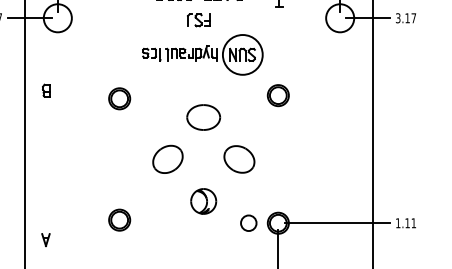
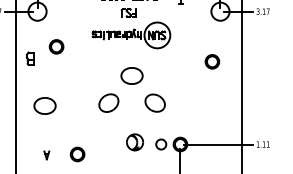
part: (45, 90) -> (29, 58), size x1.6
part: (278, 95) -> (212, 61), moved
part: (119, 98) -> (56, 46), moved
part: (68, 163) -> (44, 105), added
part: (204, 201) -> (135, 142), moved
part: (119, 220) -> (77, 154), moved
part: (45, 240) -> (46, 155), moved

